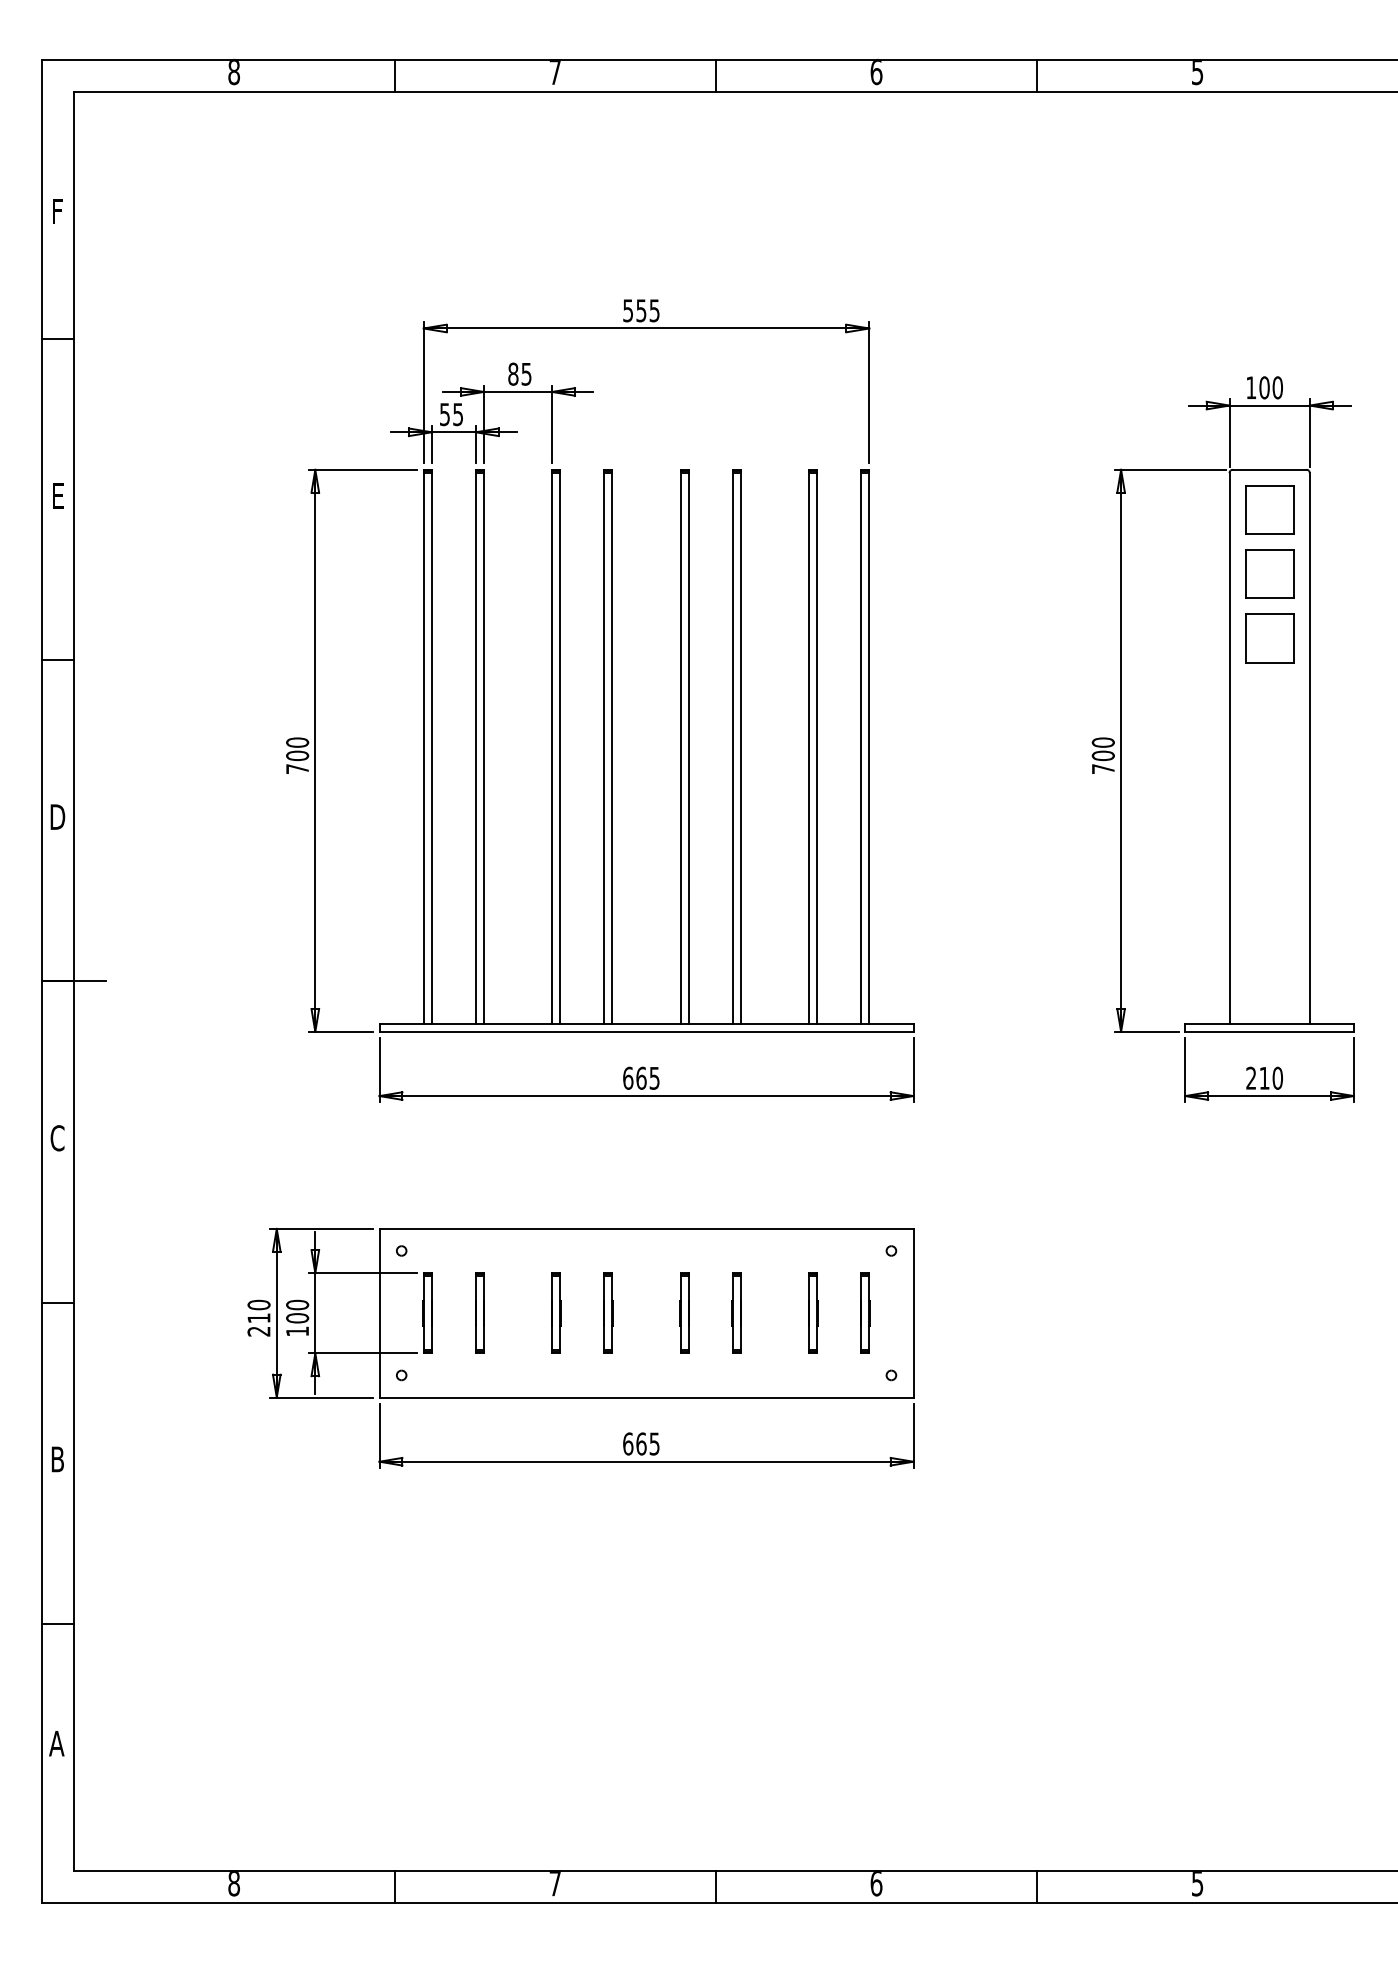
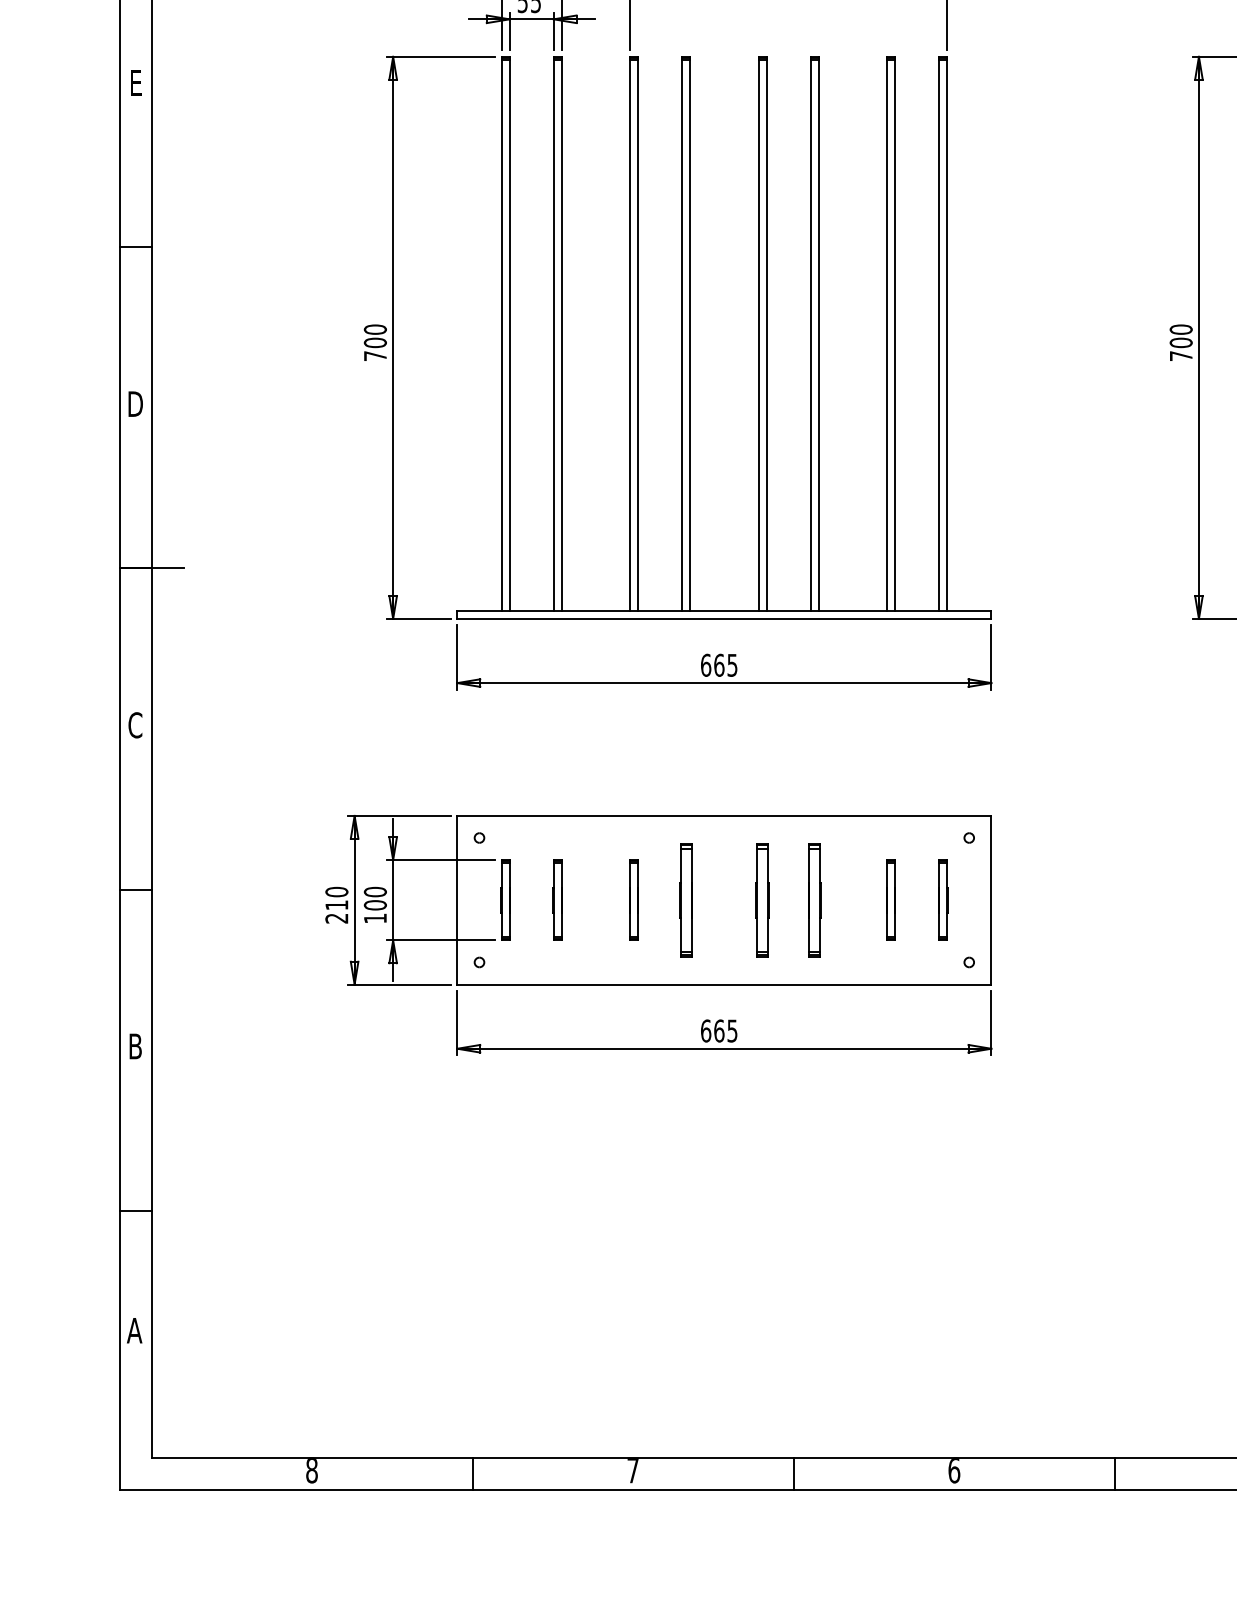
part: (608, 1312) -> (686, 899), size x1.4
part: (684, 1312) -> (762, 899), size x1.4
part: (736, 1312) -> (814, 899), size x1.4

